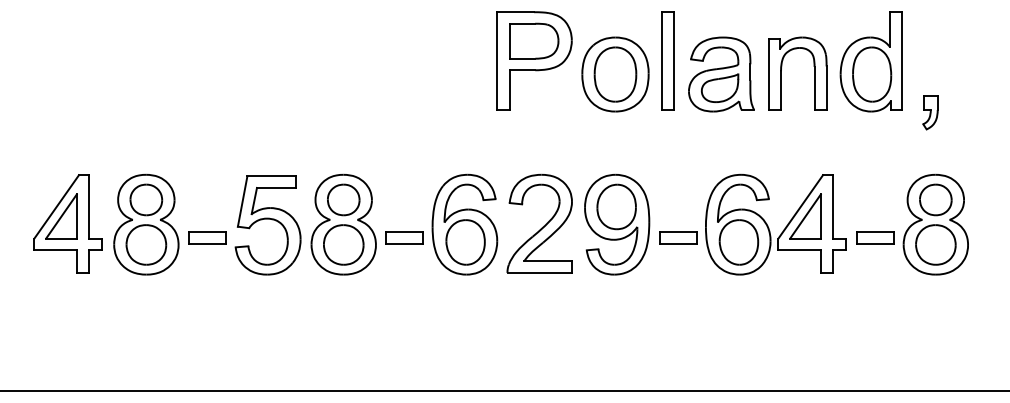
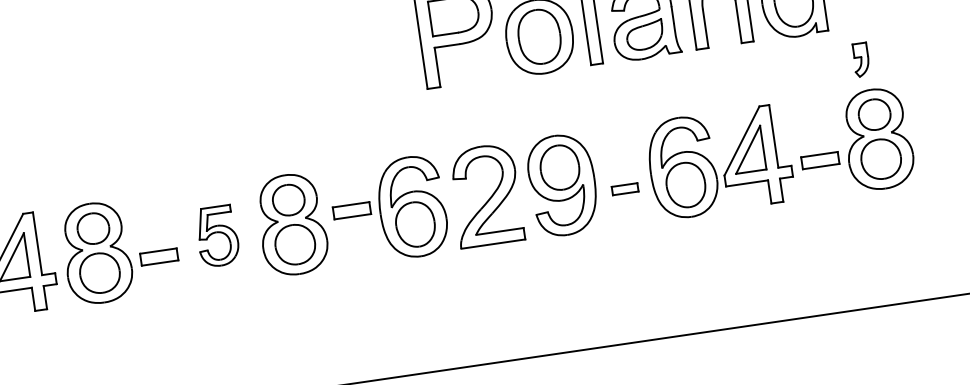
part: (930, 112) -> (861, 59), moved
part: (267, 225) -> (217, 236), size x0.6
part: (404, 237) -> (351, 210), moved
part: (678, 237) -> (625, 188), size x0.7

